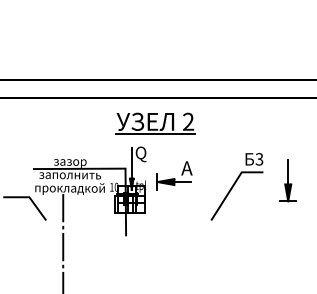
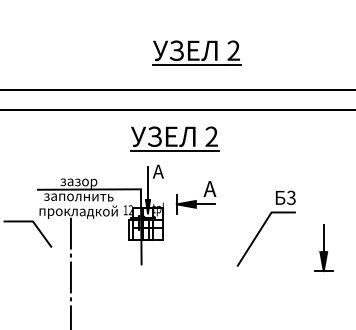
part: (174, 46) -> (196, 52), added
text: (141, 154) -> (158, 173), Q -> А
part: (287, 180) -> (323, 247), moved
part: (236, 186) -> (265, 228), moved
text: (115, 187) -> (129, 210), 10 -> 12

